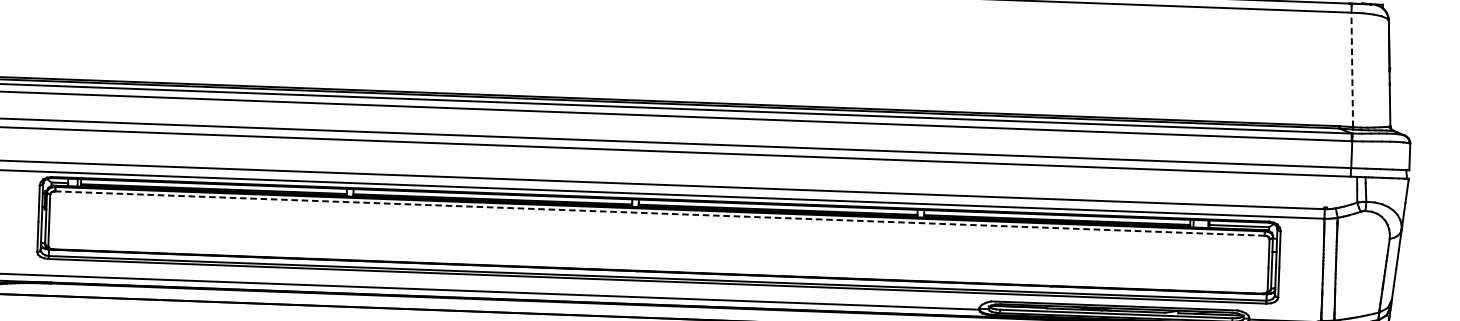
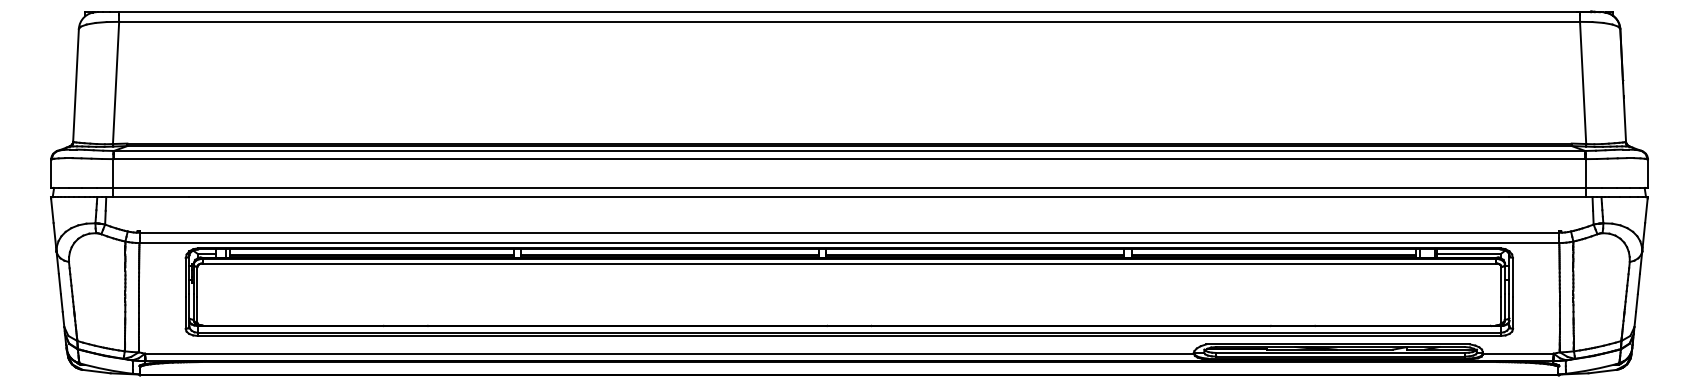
line: (1352, 69) -> (1583, 82), dashed -> solid
line: (660, 213) -> (849, 263), dashed -> solid

